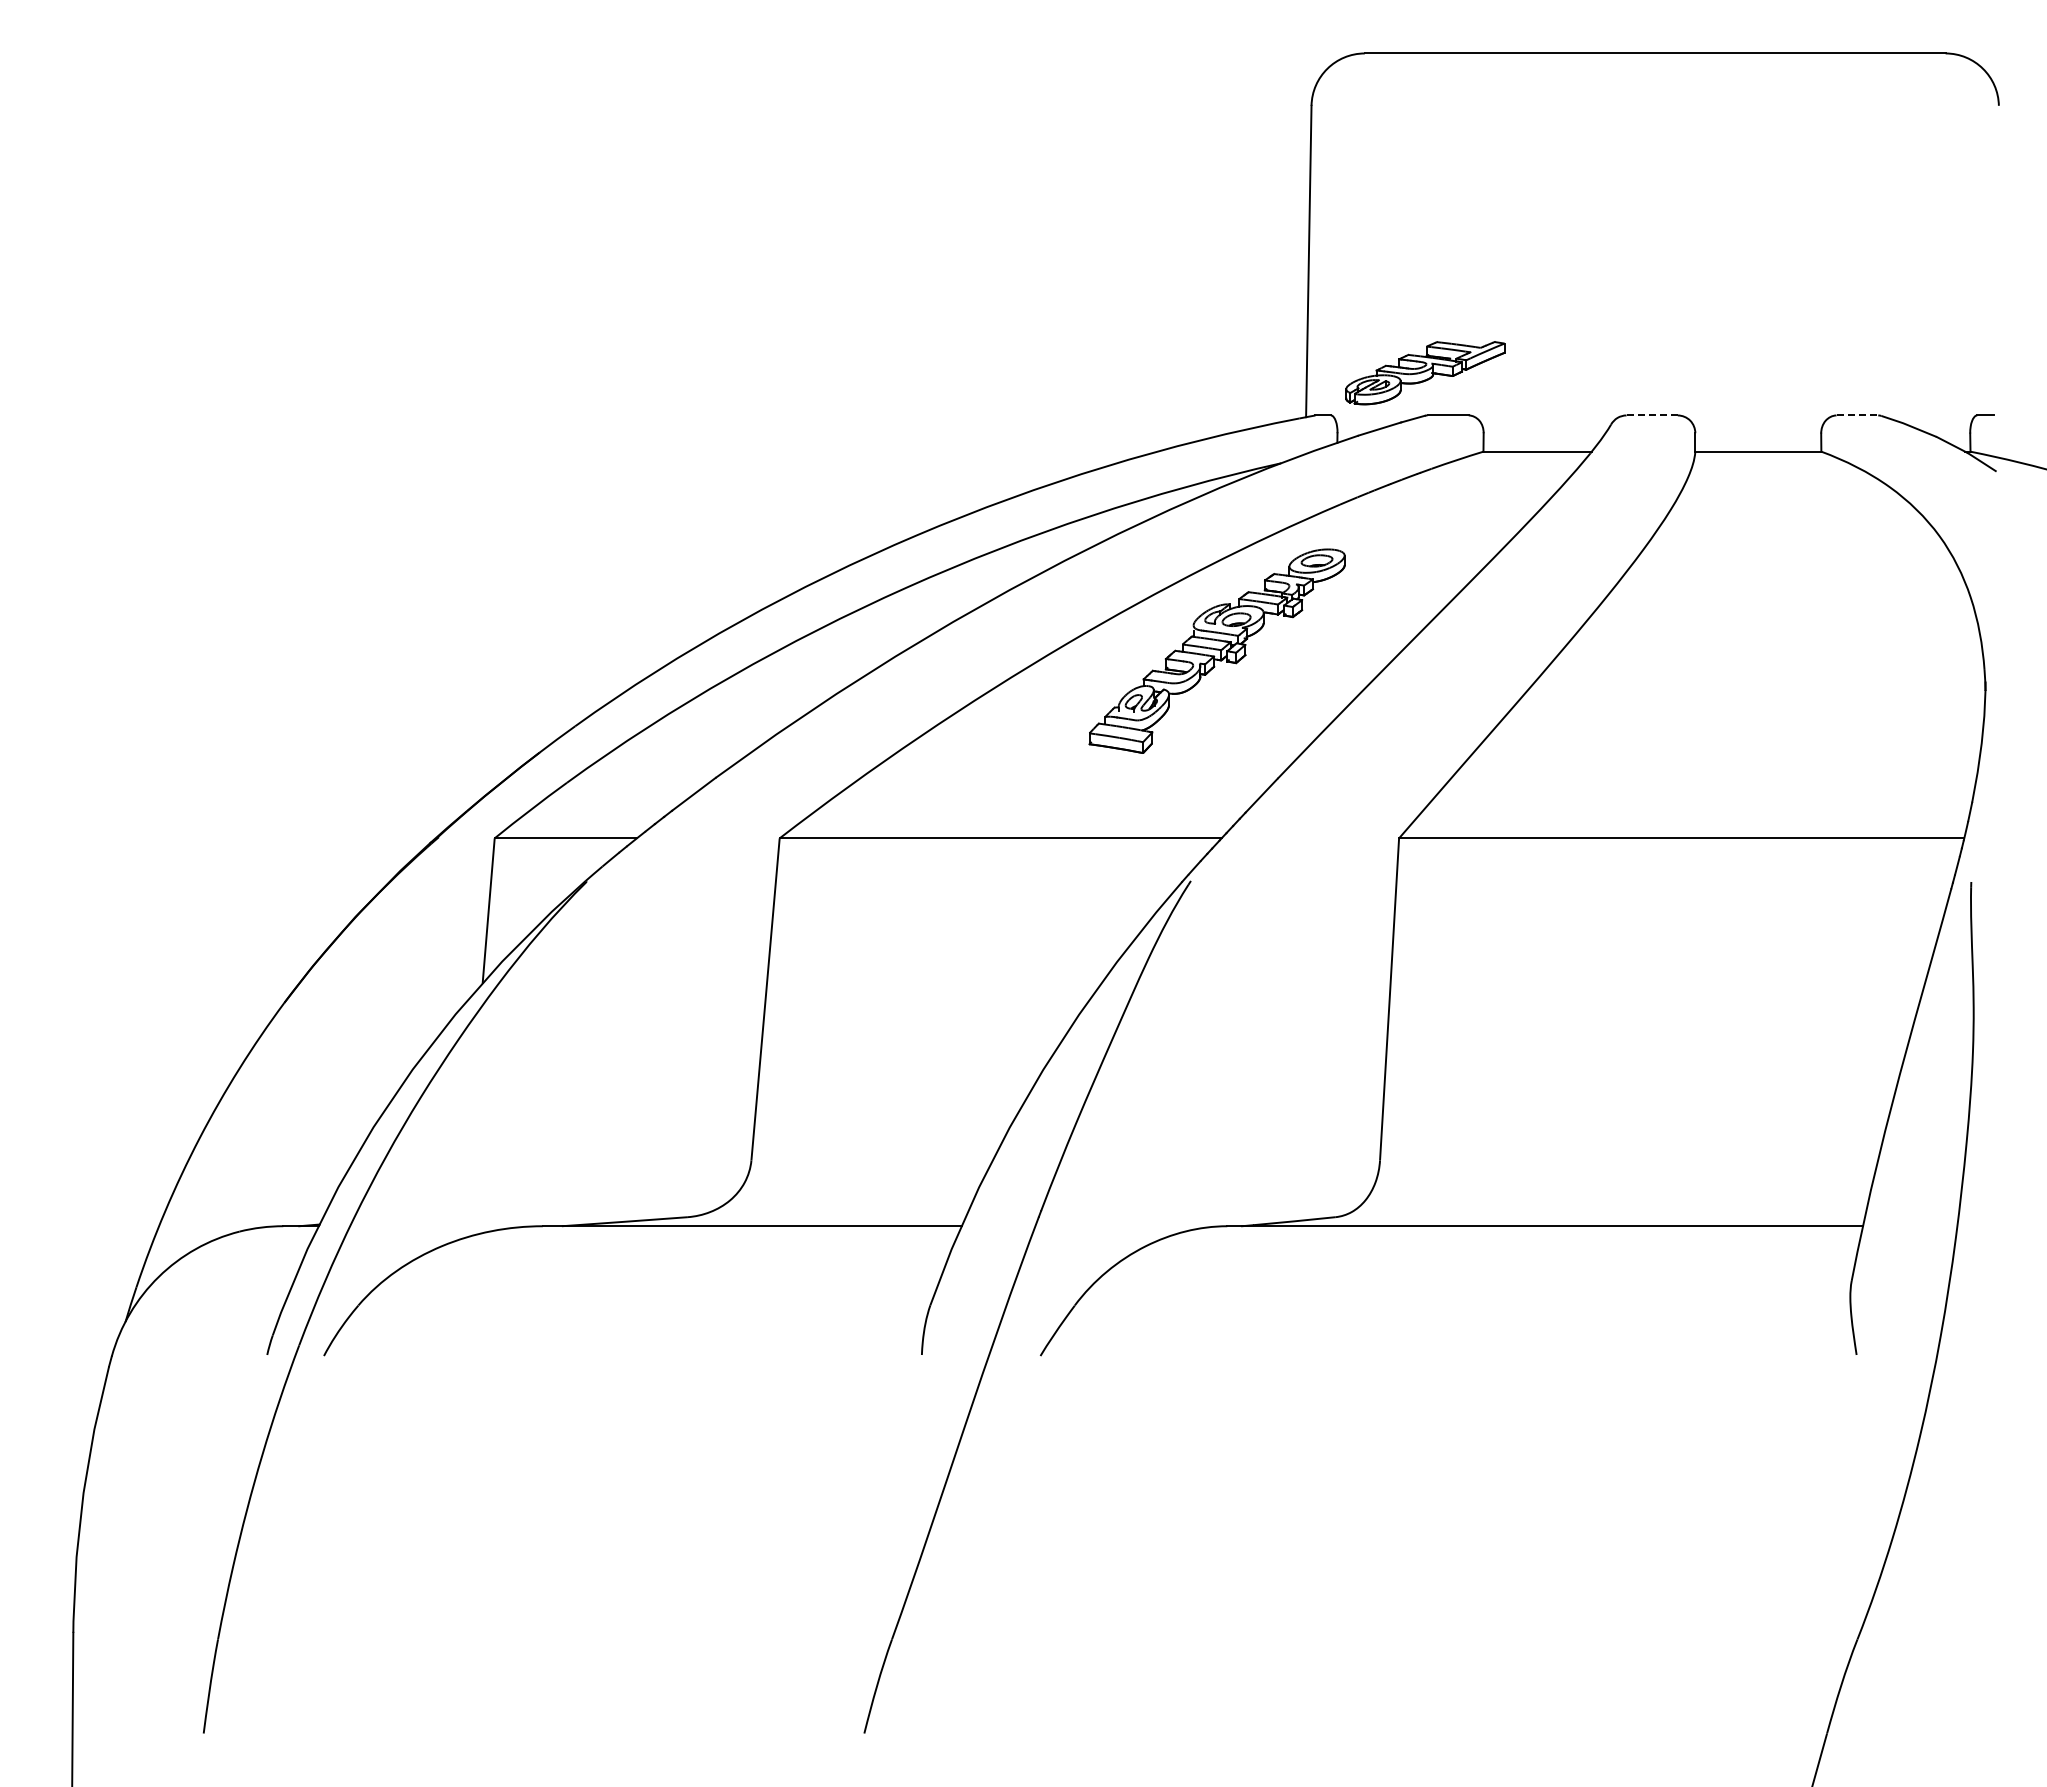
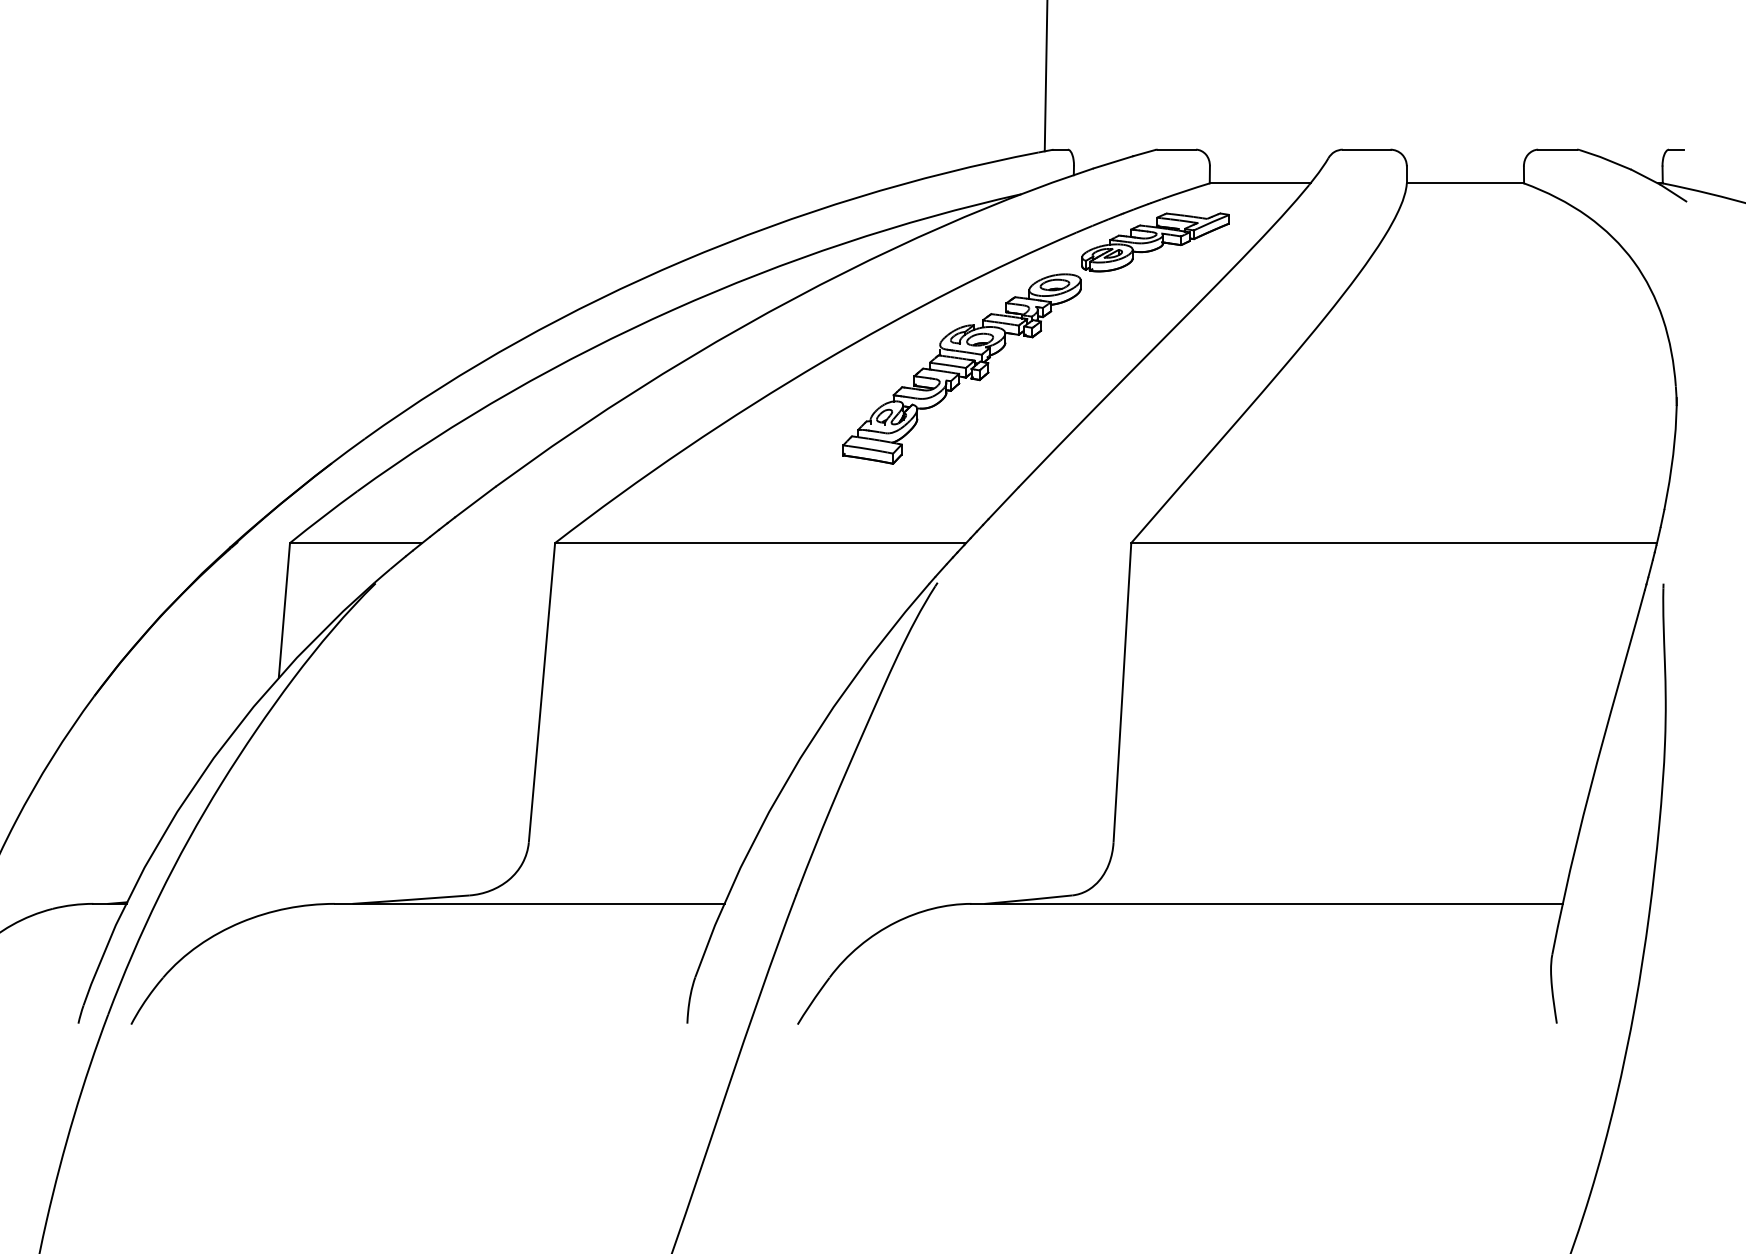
part: (1425, 373) -> (1155, 242), moved
line: (1652, 415) -> (1366, 149), dashed -> solid
line: (1857, 415) -> (1557, 149), dashed -> solid

